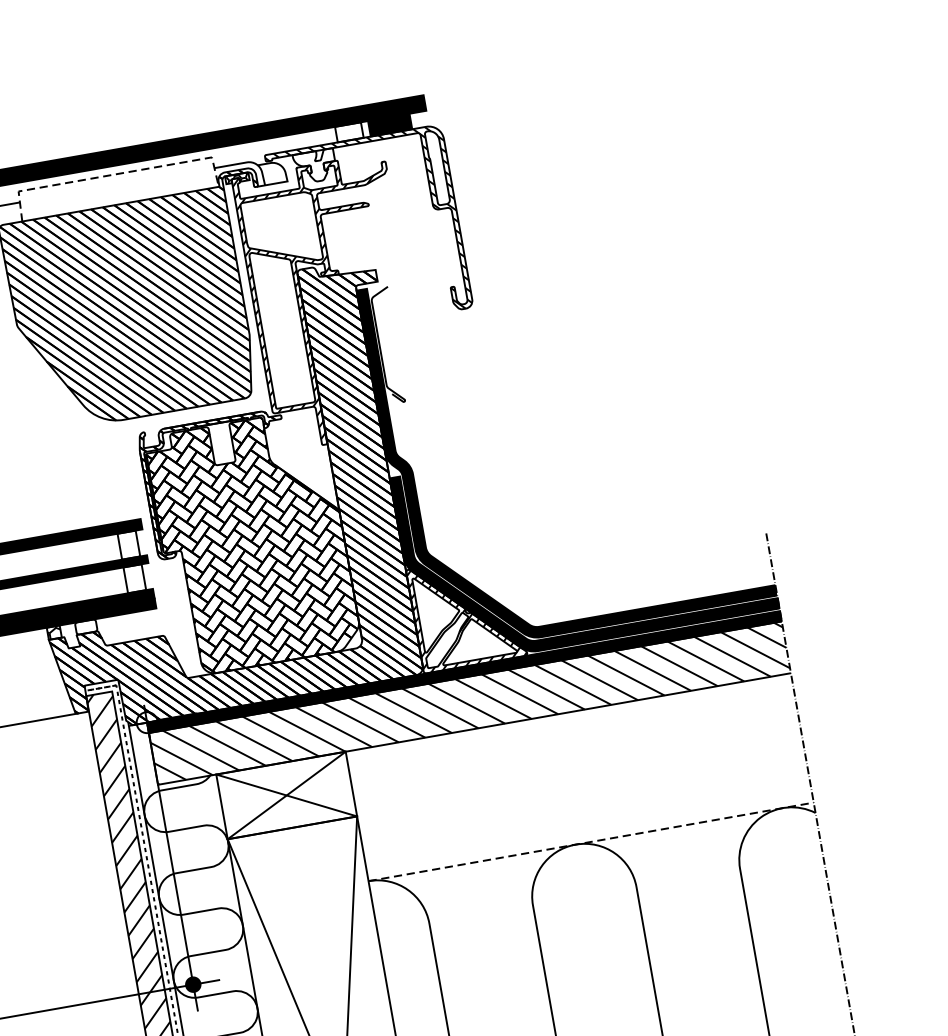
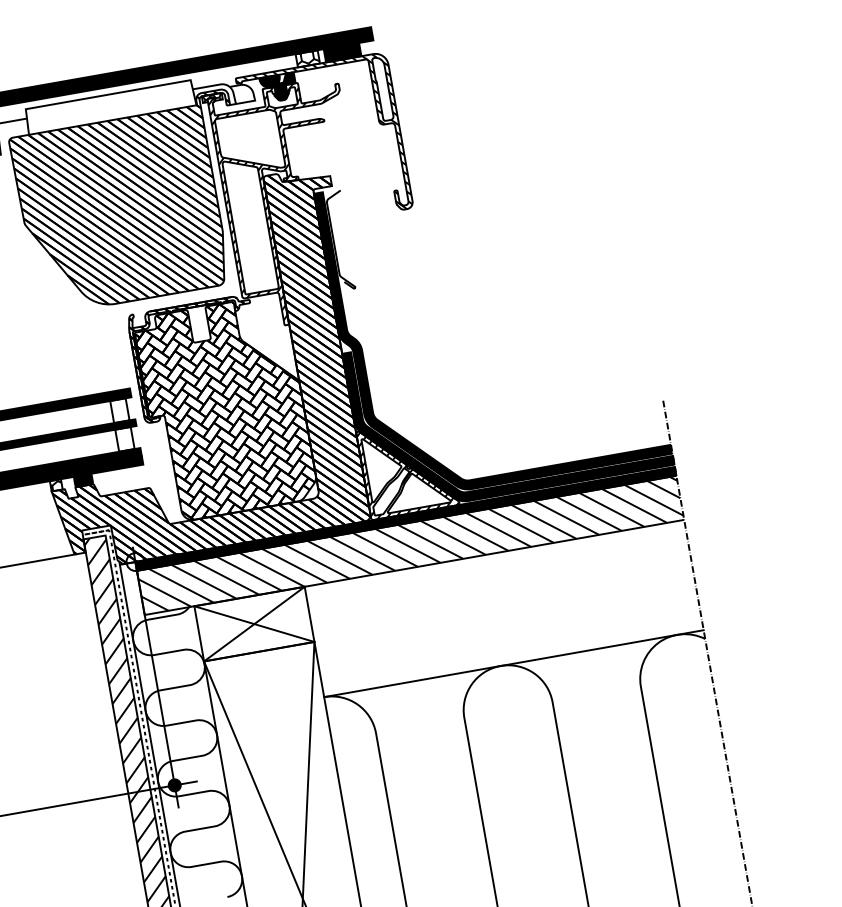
hatch: (350, 130) -> (308, 57), added
fill: (313, 164) -> (277, 86), added
line: (115, 174) -> (108, 94), dashed -> solid
fill: (86, 627) -> (83, 480), added
line: (590, 841) -> (513, 663), dashed -> solid

